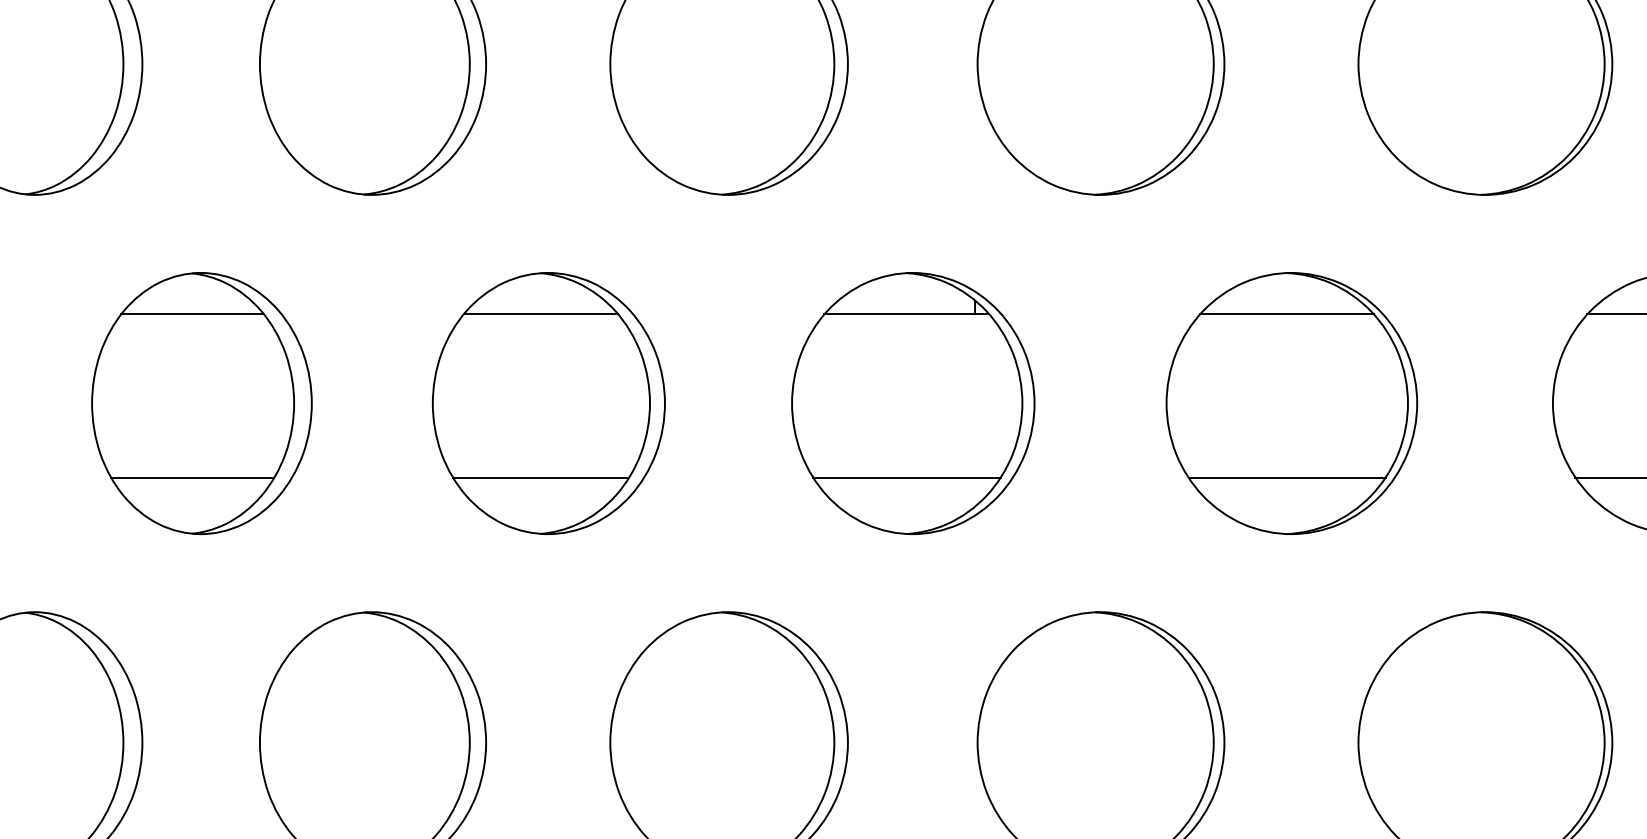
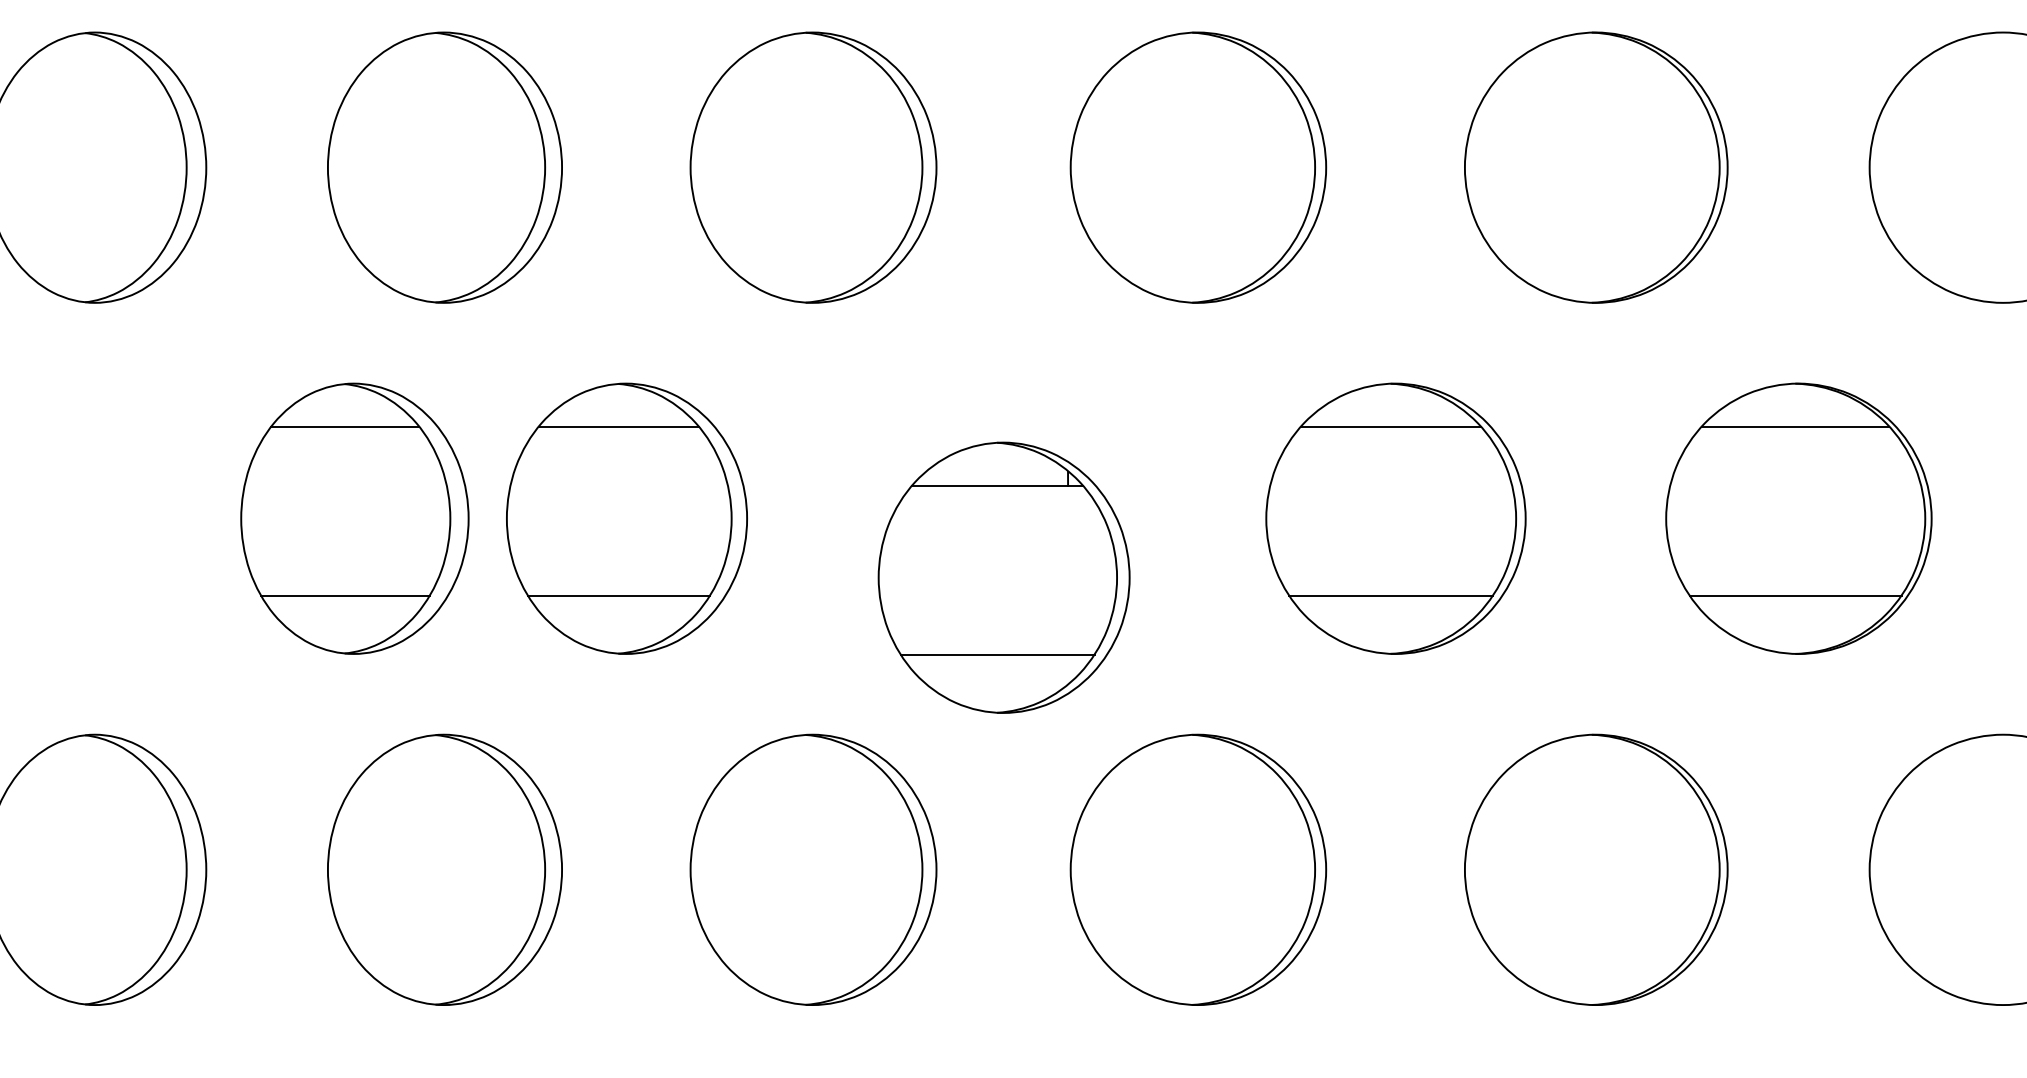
part: (201, 403) -> (354, 518), moved
part: (912, 403) -> (1003, 577), moved

